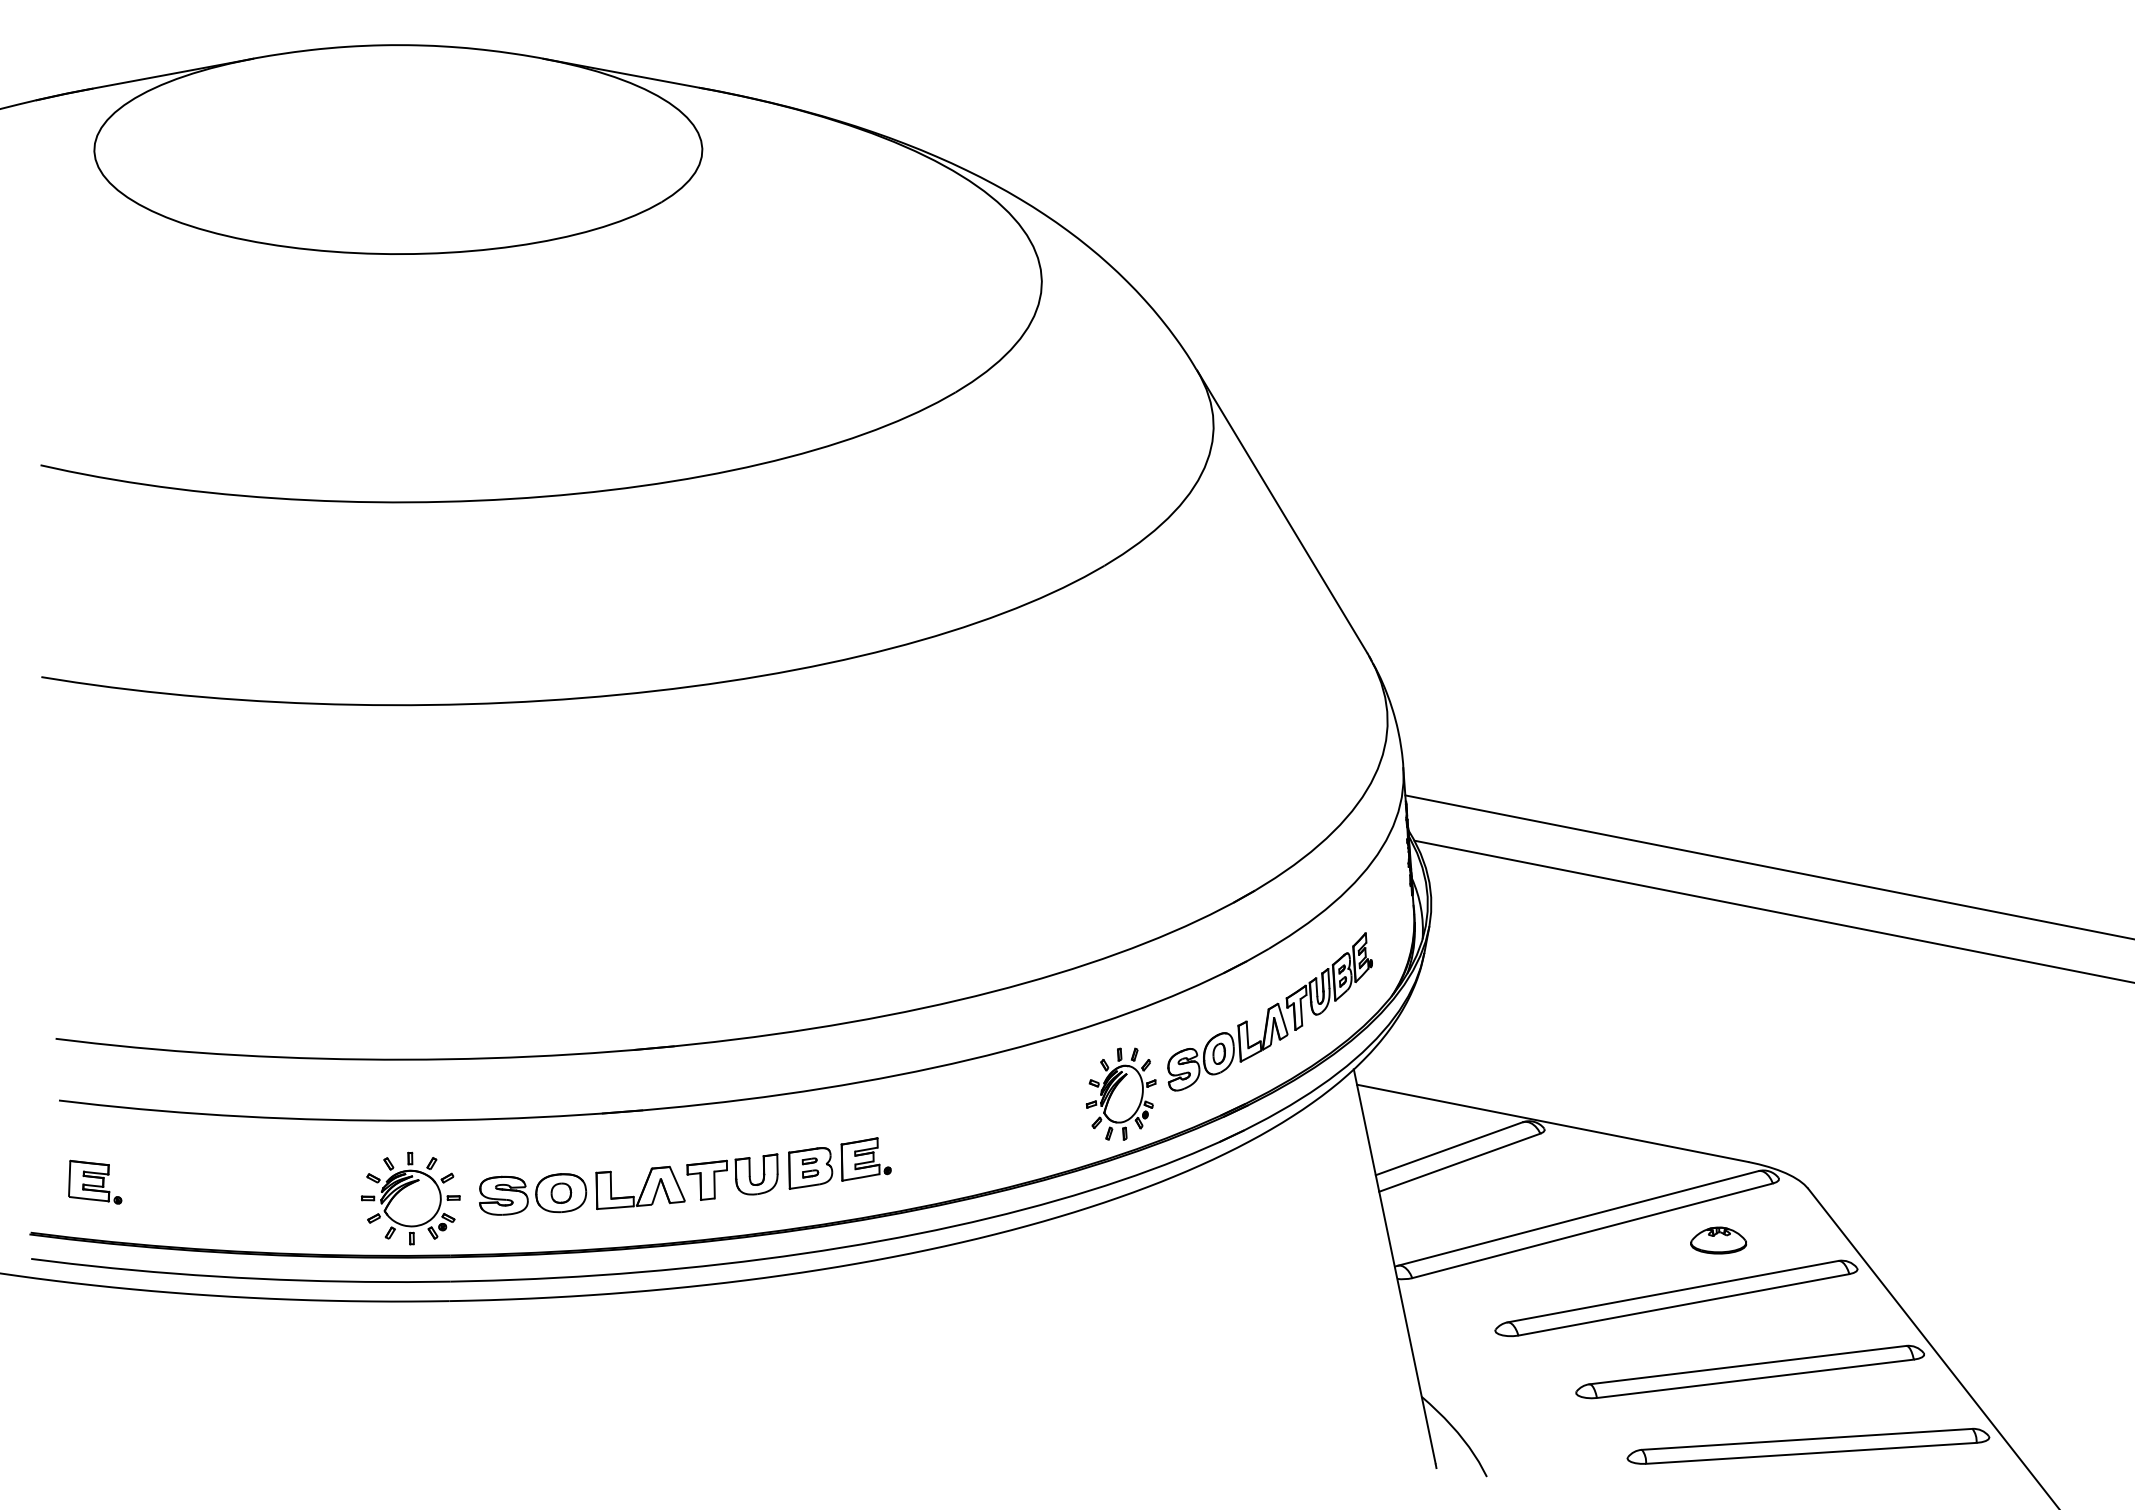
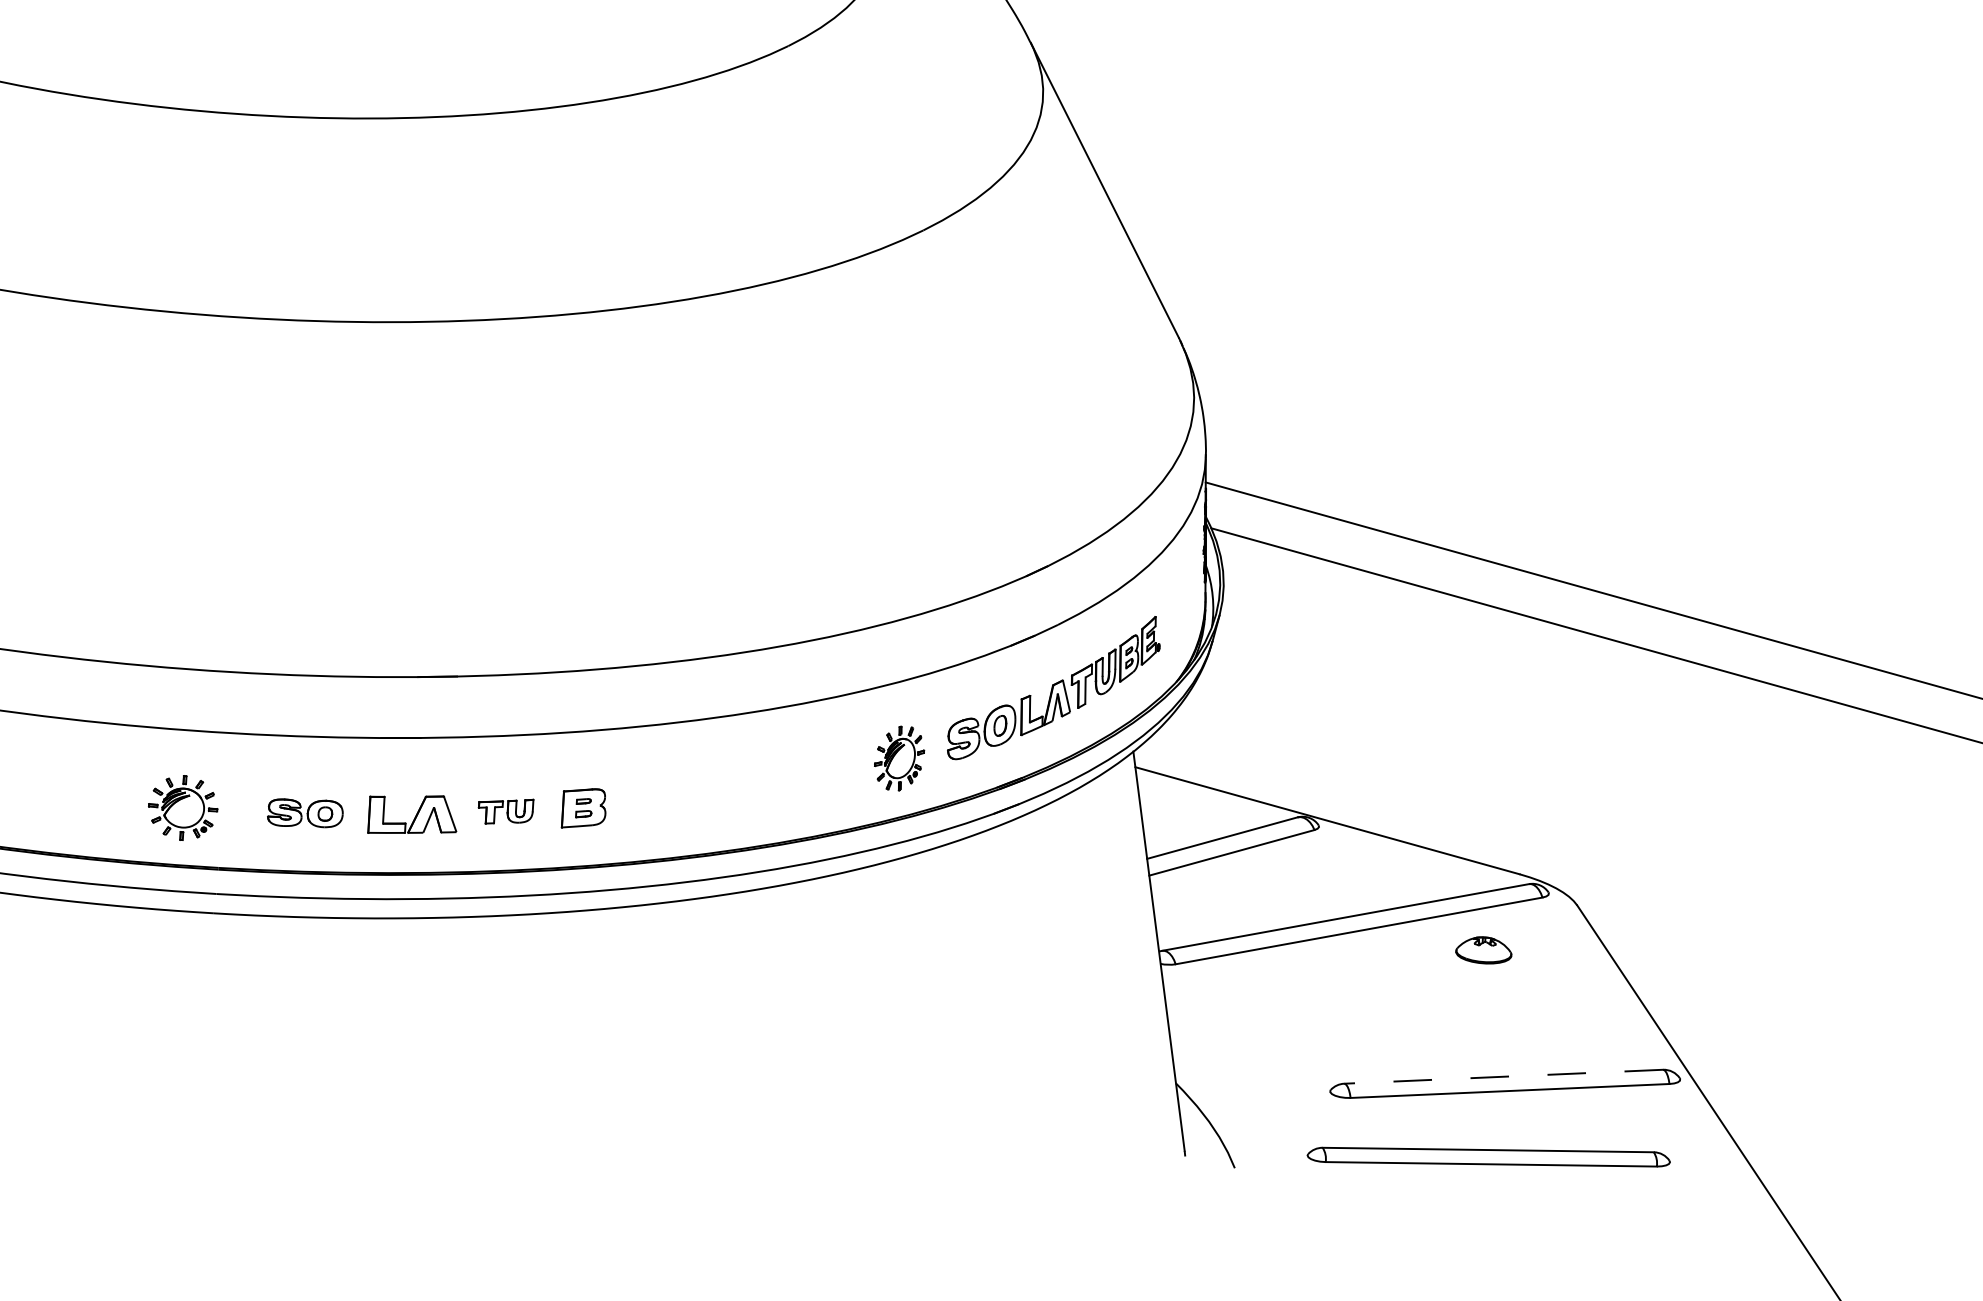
part: (1120, 1093) -> (898, 757), size x0.7
part: (865, 1159) -> (639, 804), removed
part: (732, 1176) -> (505, 810), size x0.6
part: (533, 1194) -> (305, 813), size x0.7
part: (410, 1198) -> (182, 808), size x0.7
part: (1676, 1298) -> (1437, 1004), removed
line: (1747, 1365) -> (1503, 1077), solid -> dashed
part: (1808, 1445) -> (1489, 1156), moved

